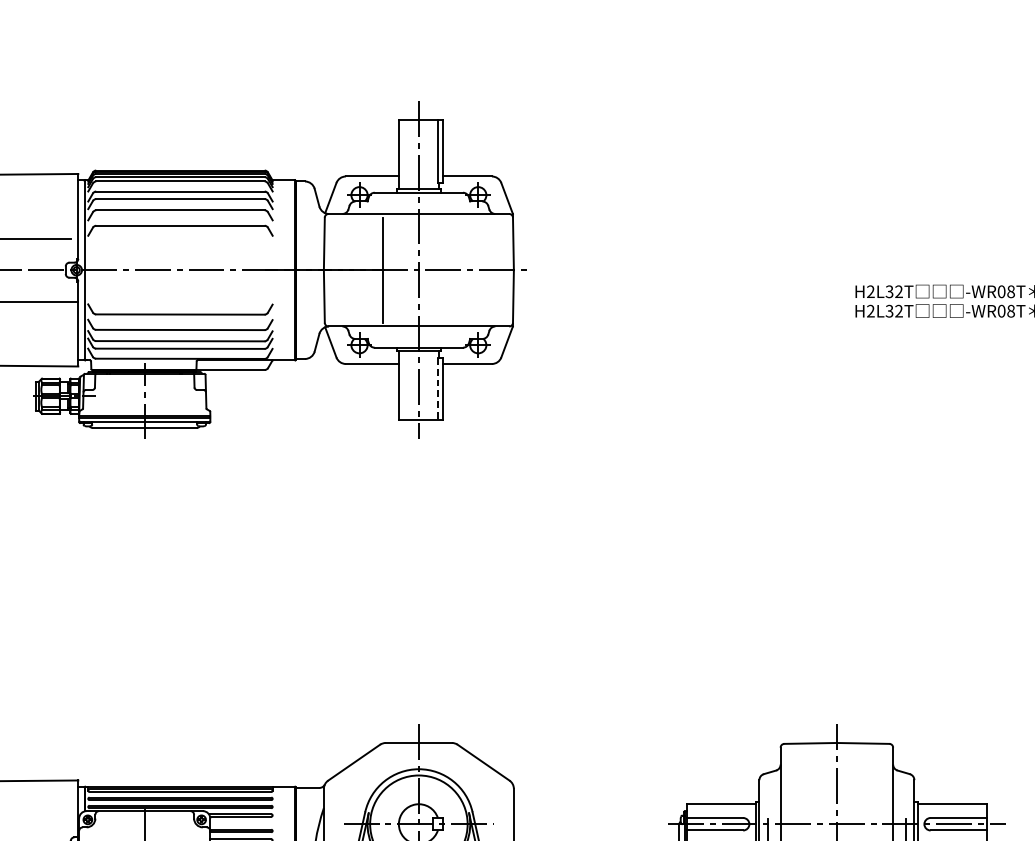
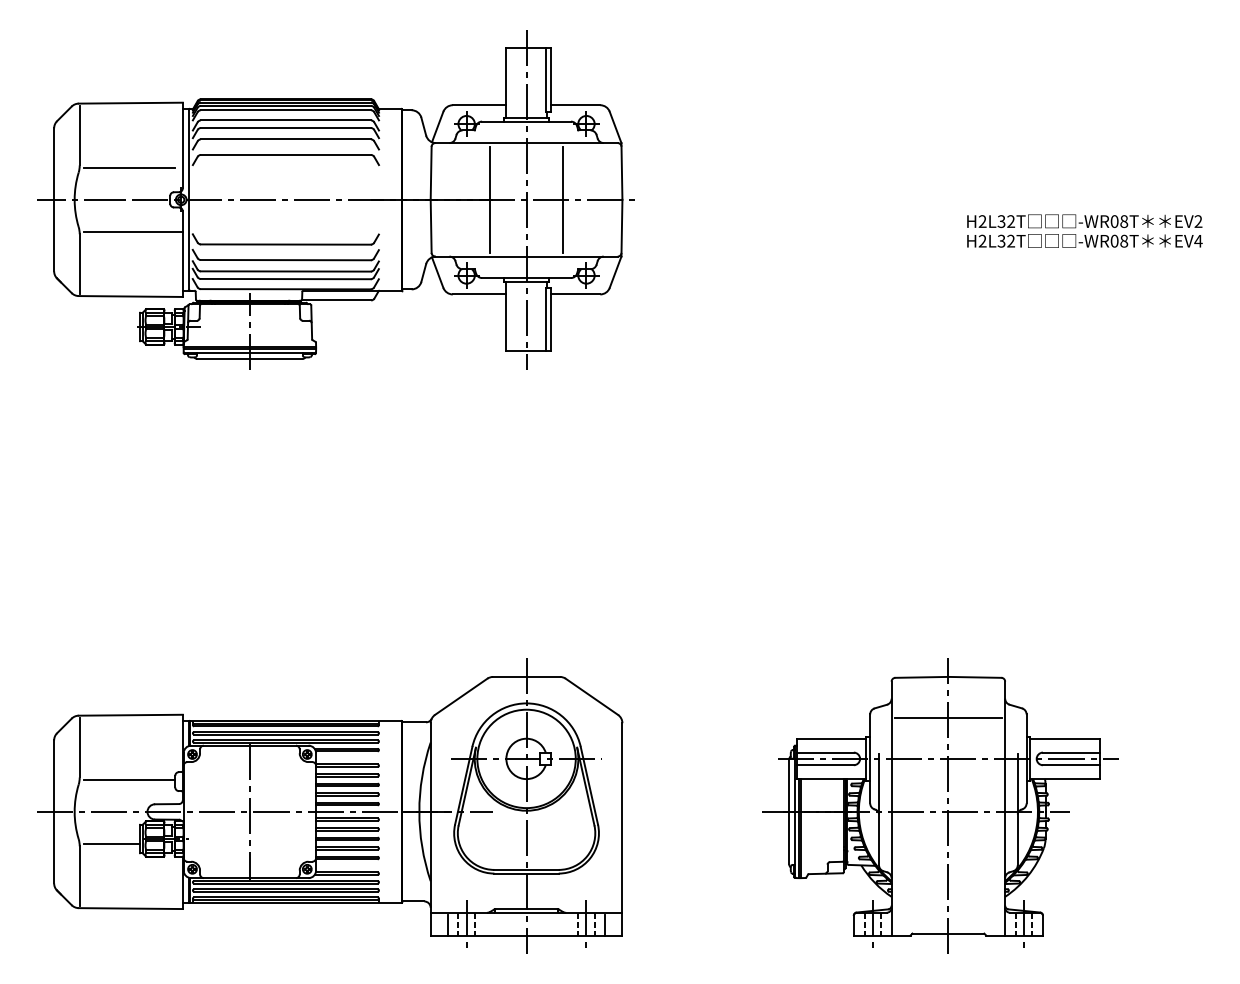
line: (455, 269) -> (563, 199), added
line: (437, 388) -> (545, 319), dashed -> solid
line: (836, 783) -> (947, 717), added

